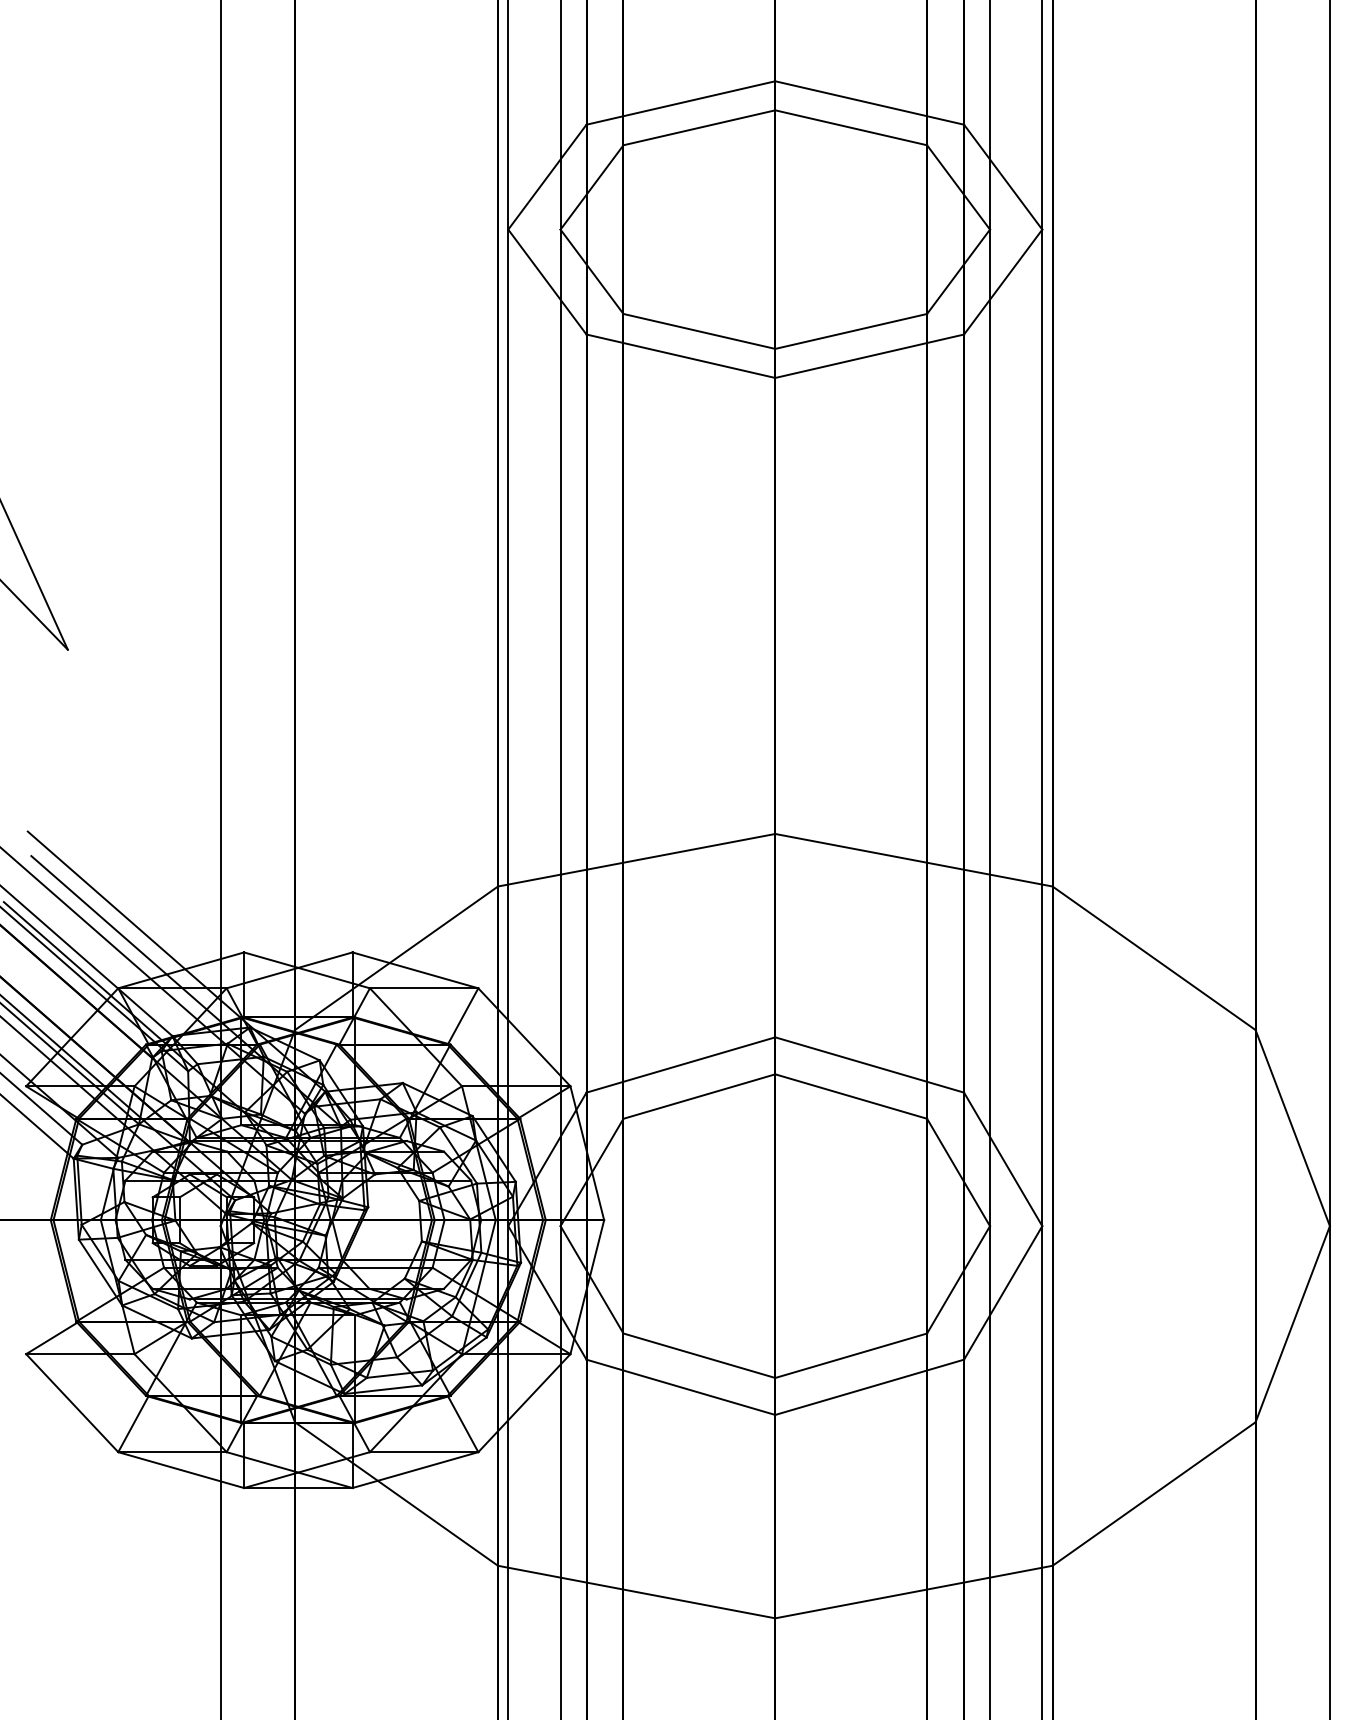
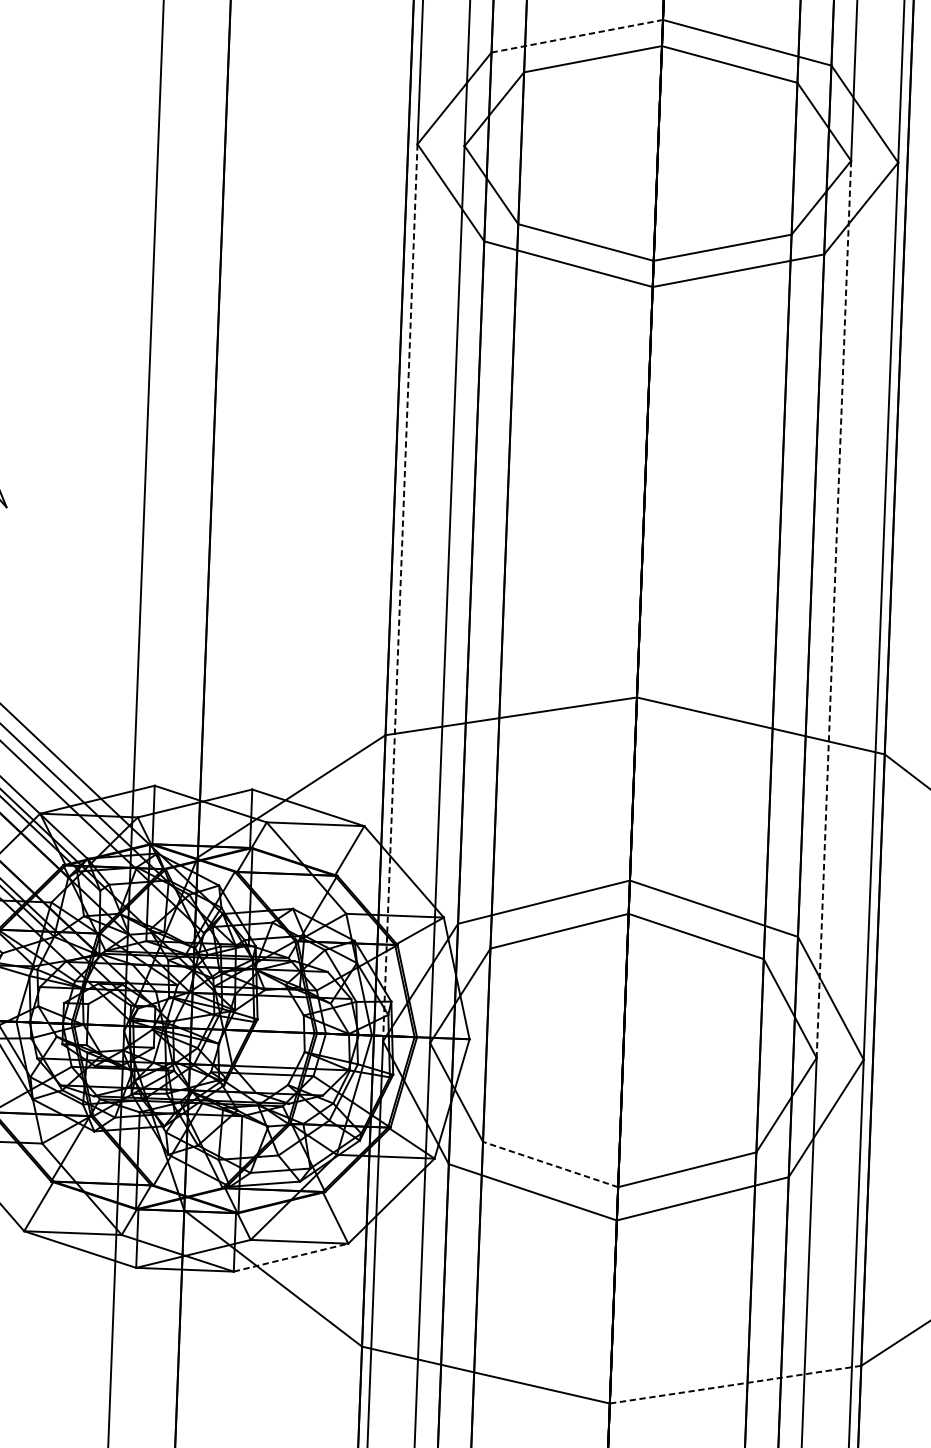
line: (680, 103) -> (576, 36), solid -> dashed
line: (508, 728) -> (400, 593), solid -> dashed
line: (990, 728) -> (834, 609), solid -> dashed
line: (698, 1355) -> (549, 1164), solid -> dashed
line: (415, 1469) -> (291, 1257), solid -> dashed
line: (913, 1592) -> (735, 1385), solid -> dashed

